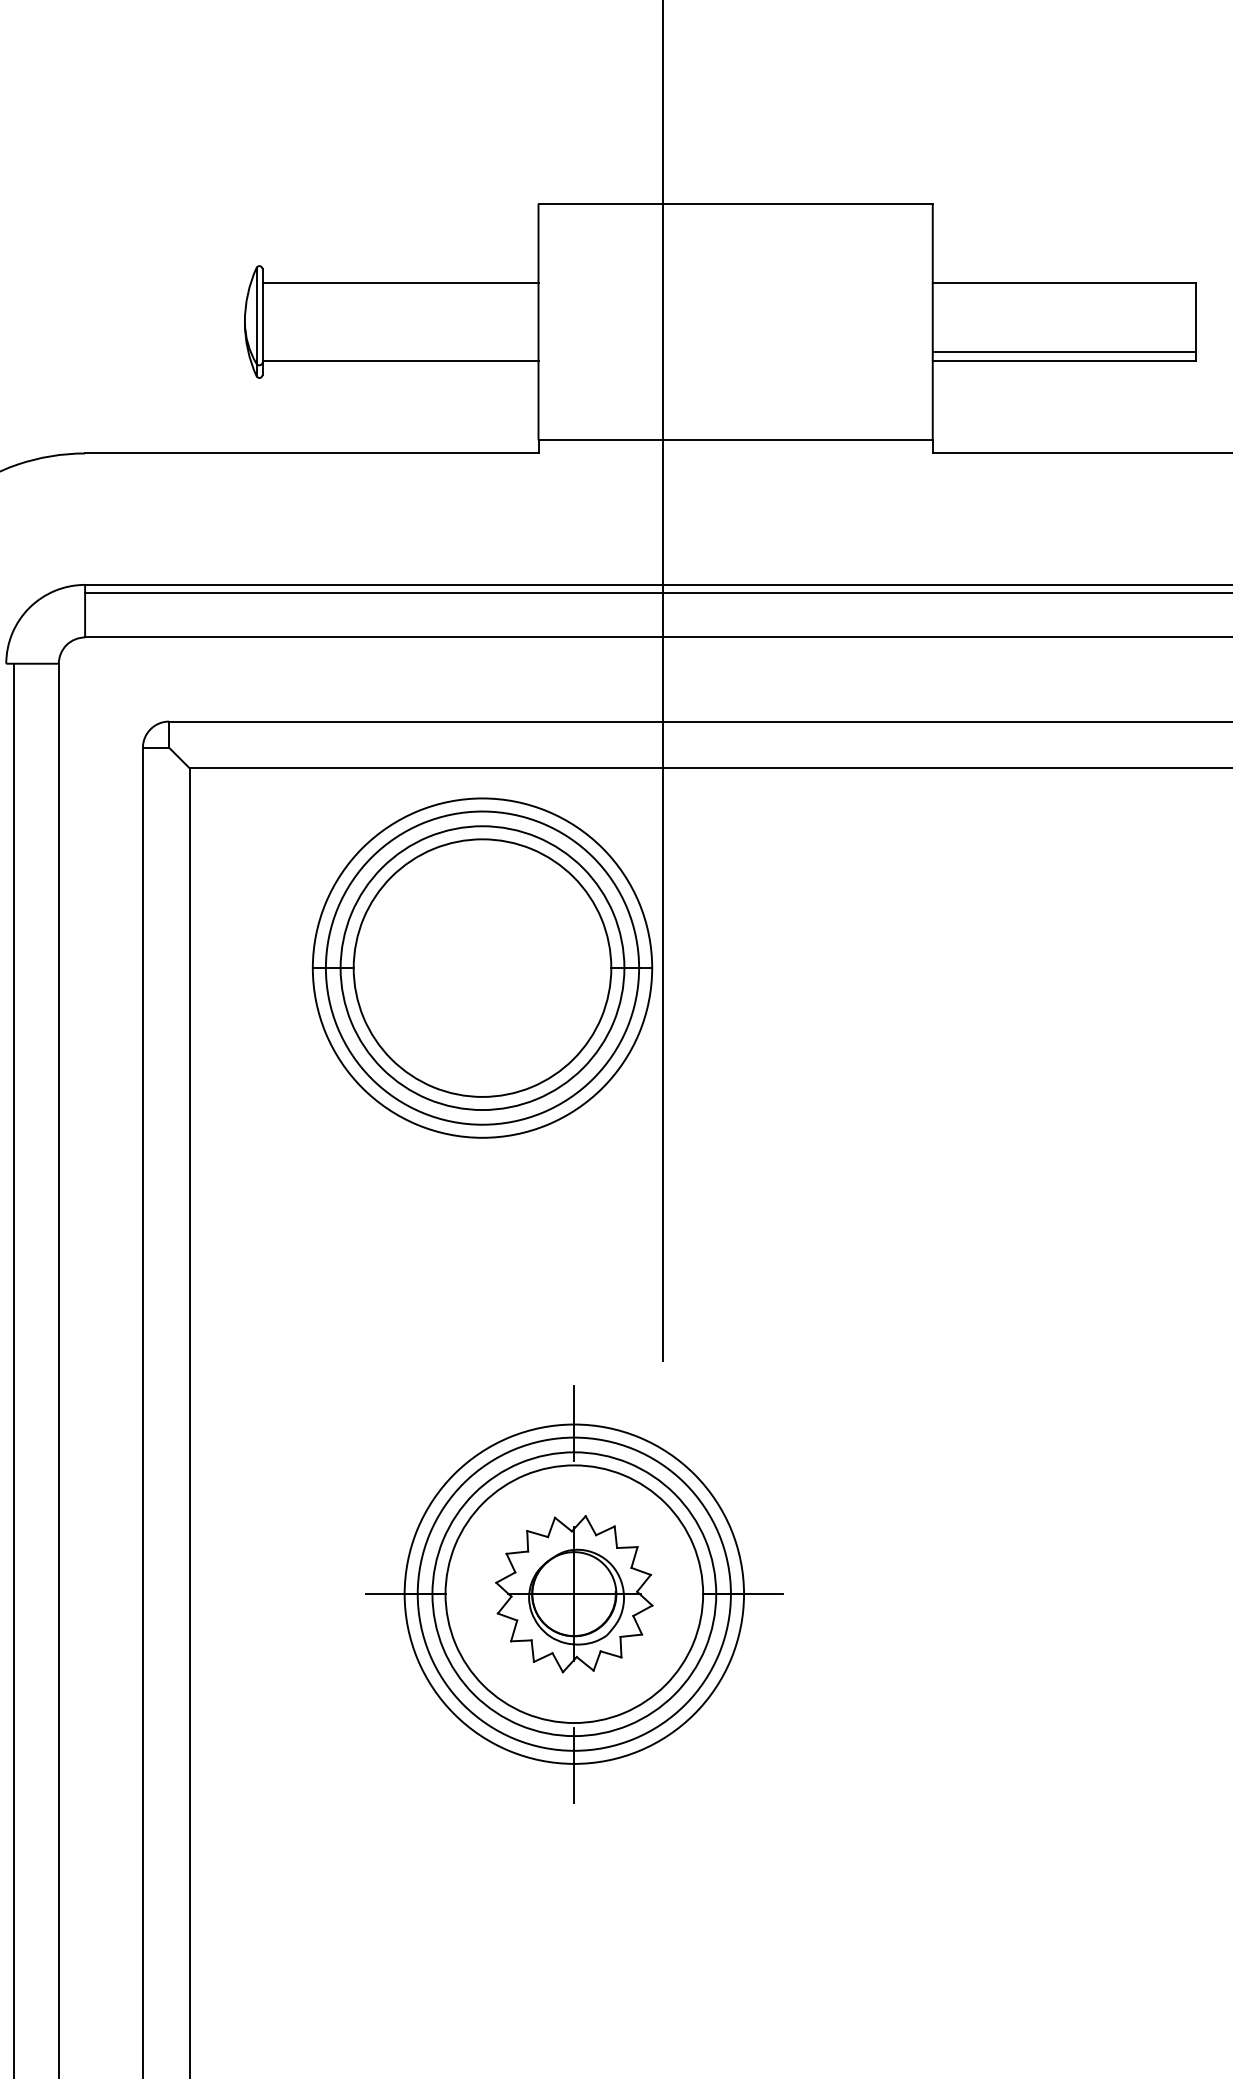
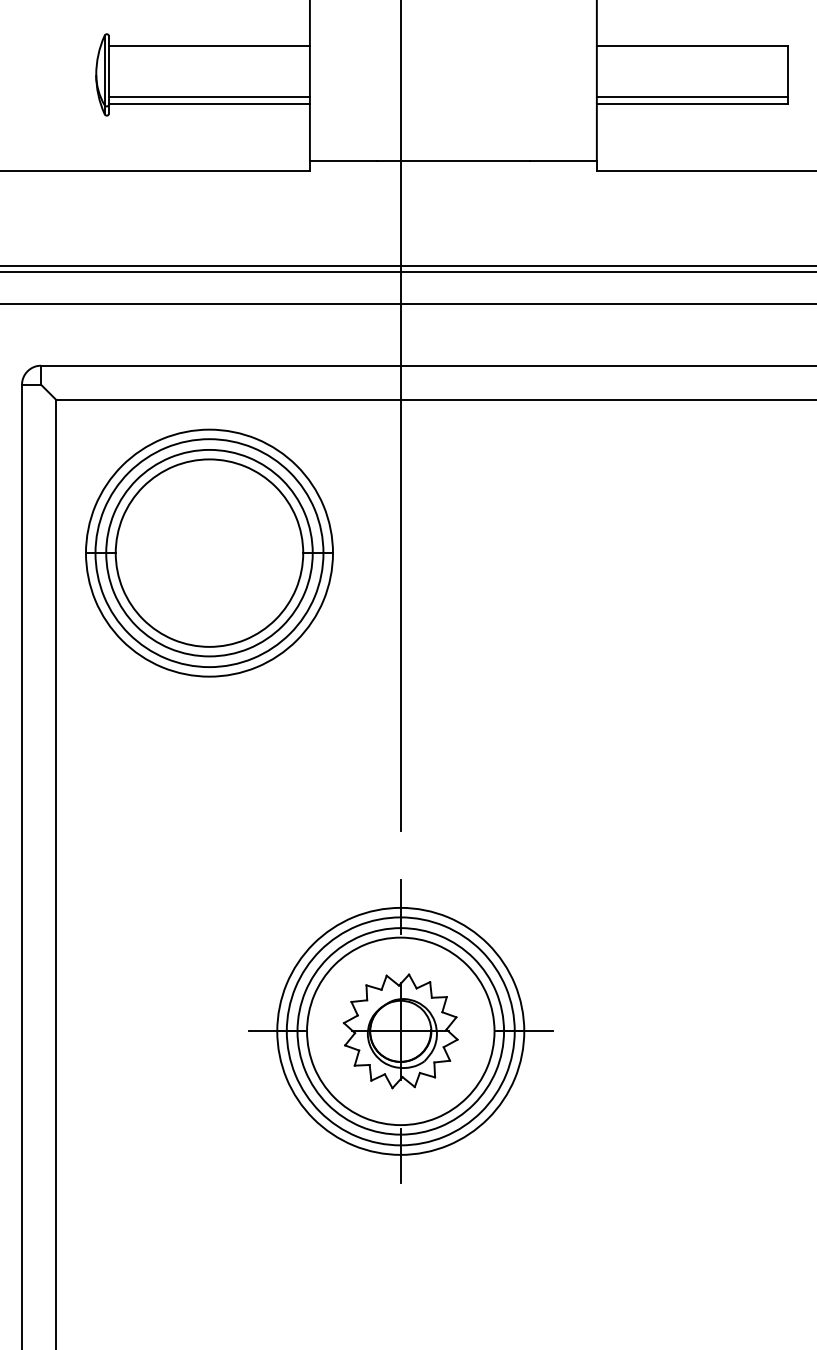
line: (400, 352) -> (209, 97), added
part: (482, 967) -> (209, 552), moved
part: (574, 1594) -> (400, 1031), moved

